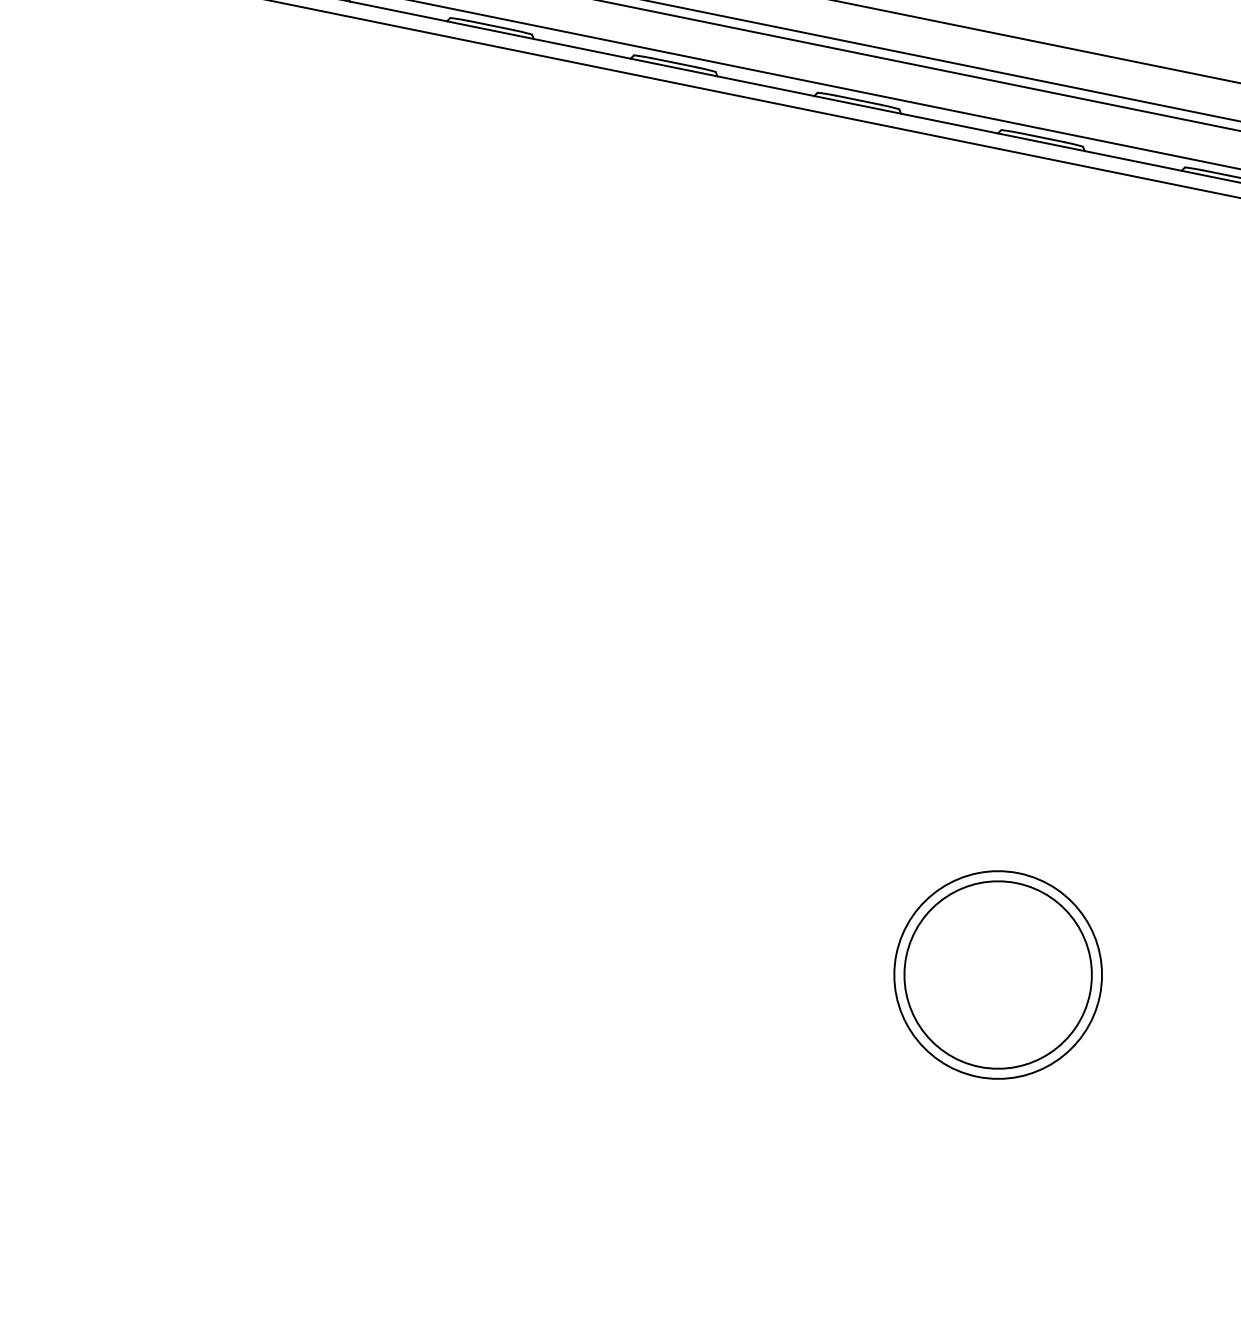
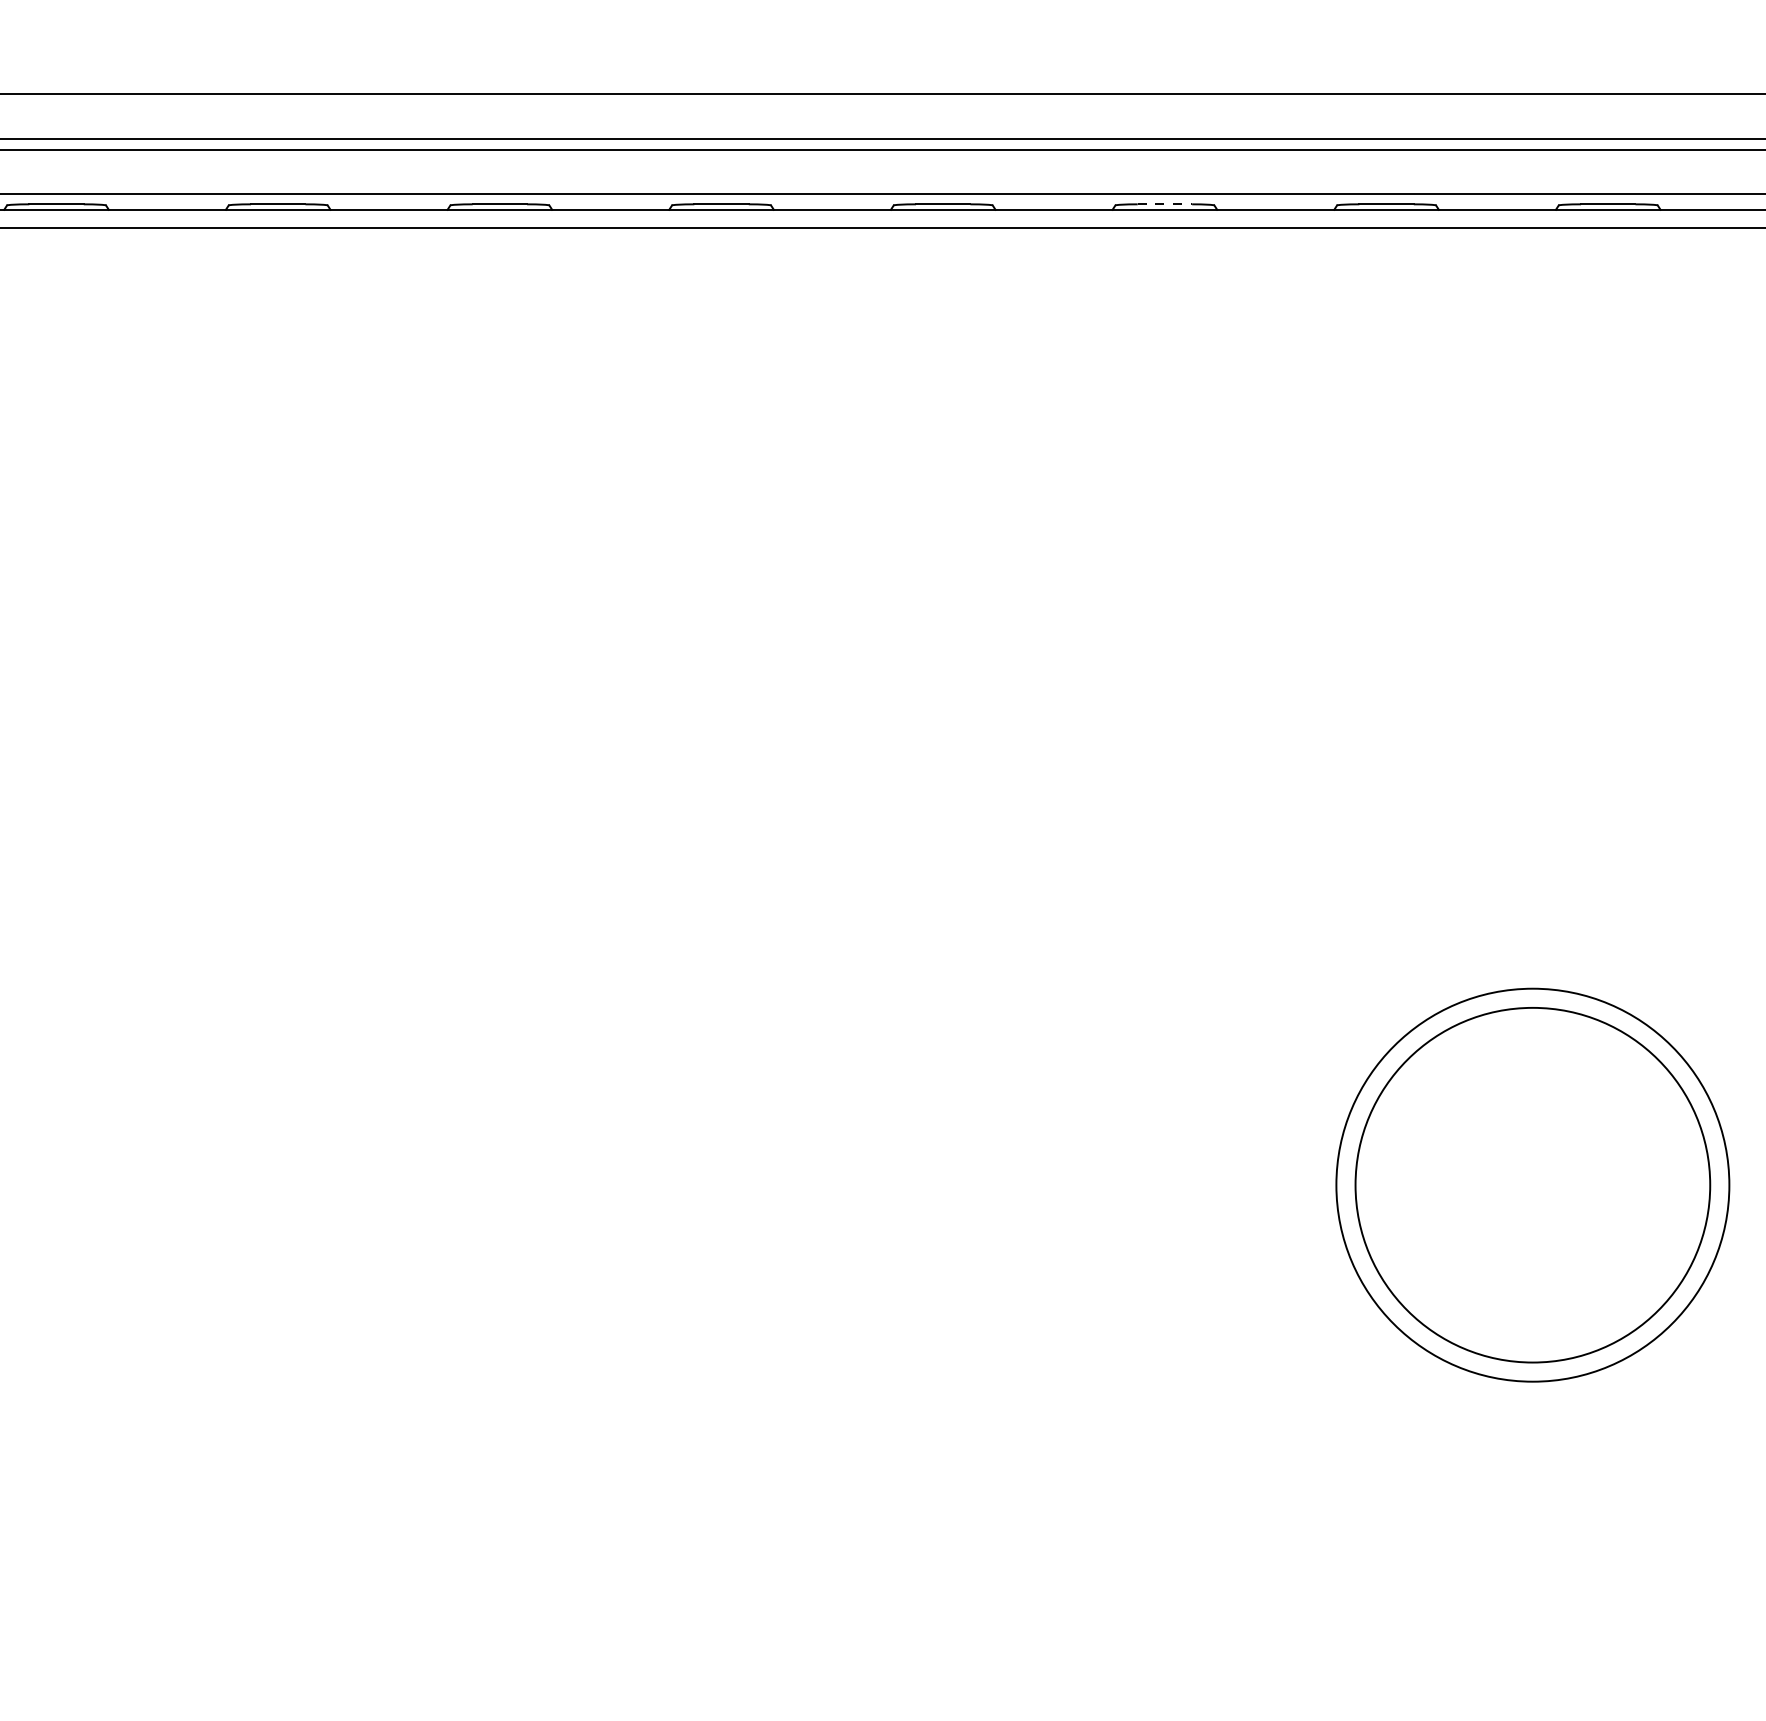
line: (859, 100) -> (1165, 204), solid -> dashed
circle: (997, 975) -> (1532, 1185), size x1.6
circle: (997, 975) -> (1532, 1185), size x1.6

